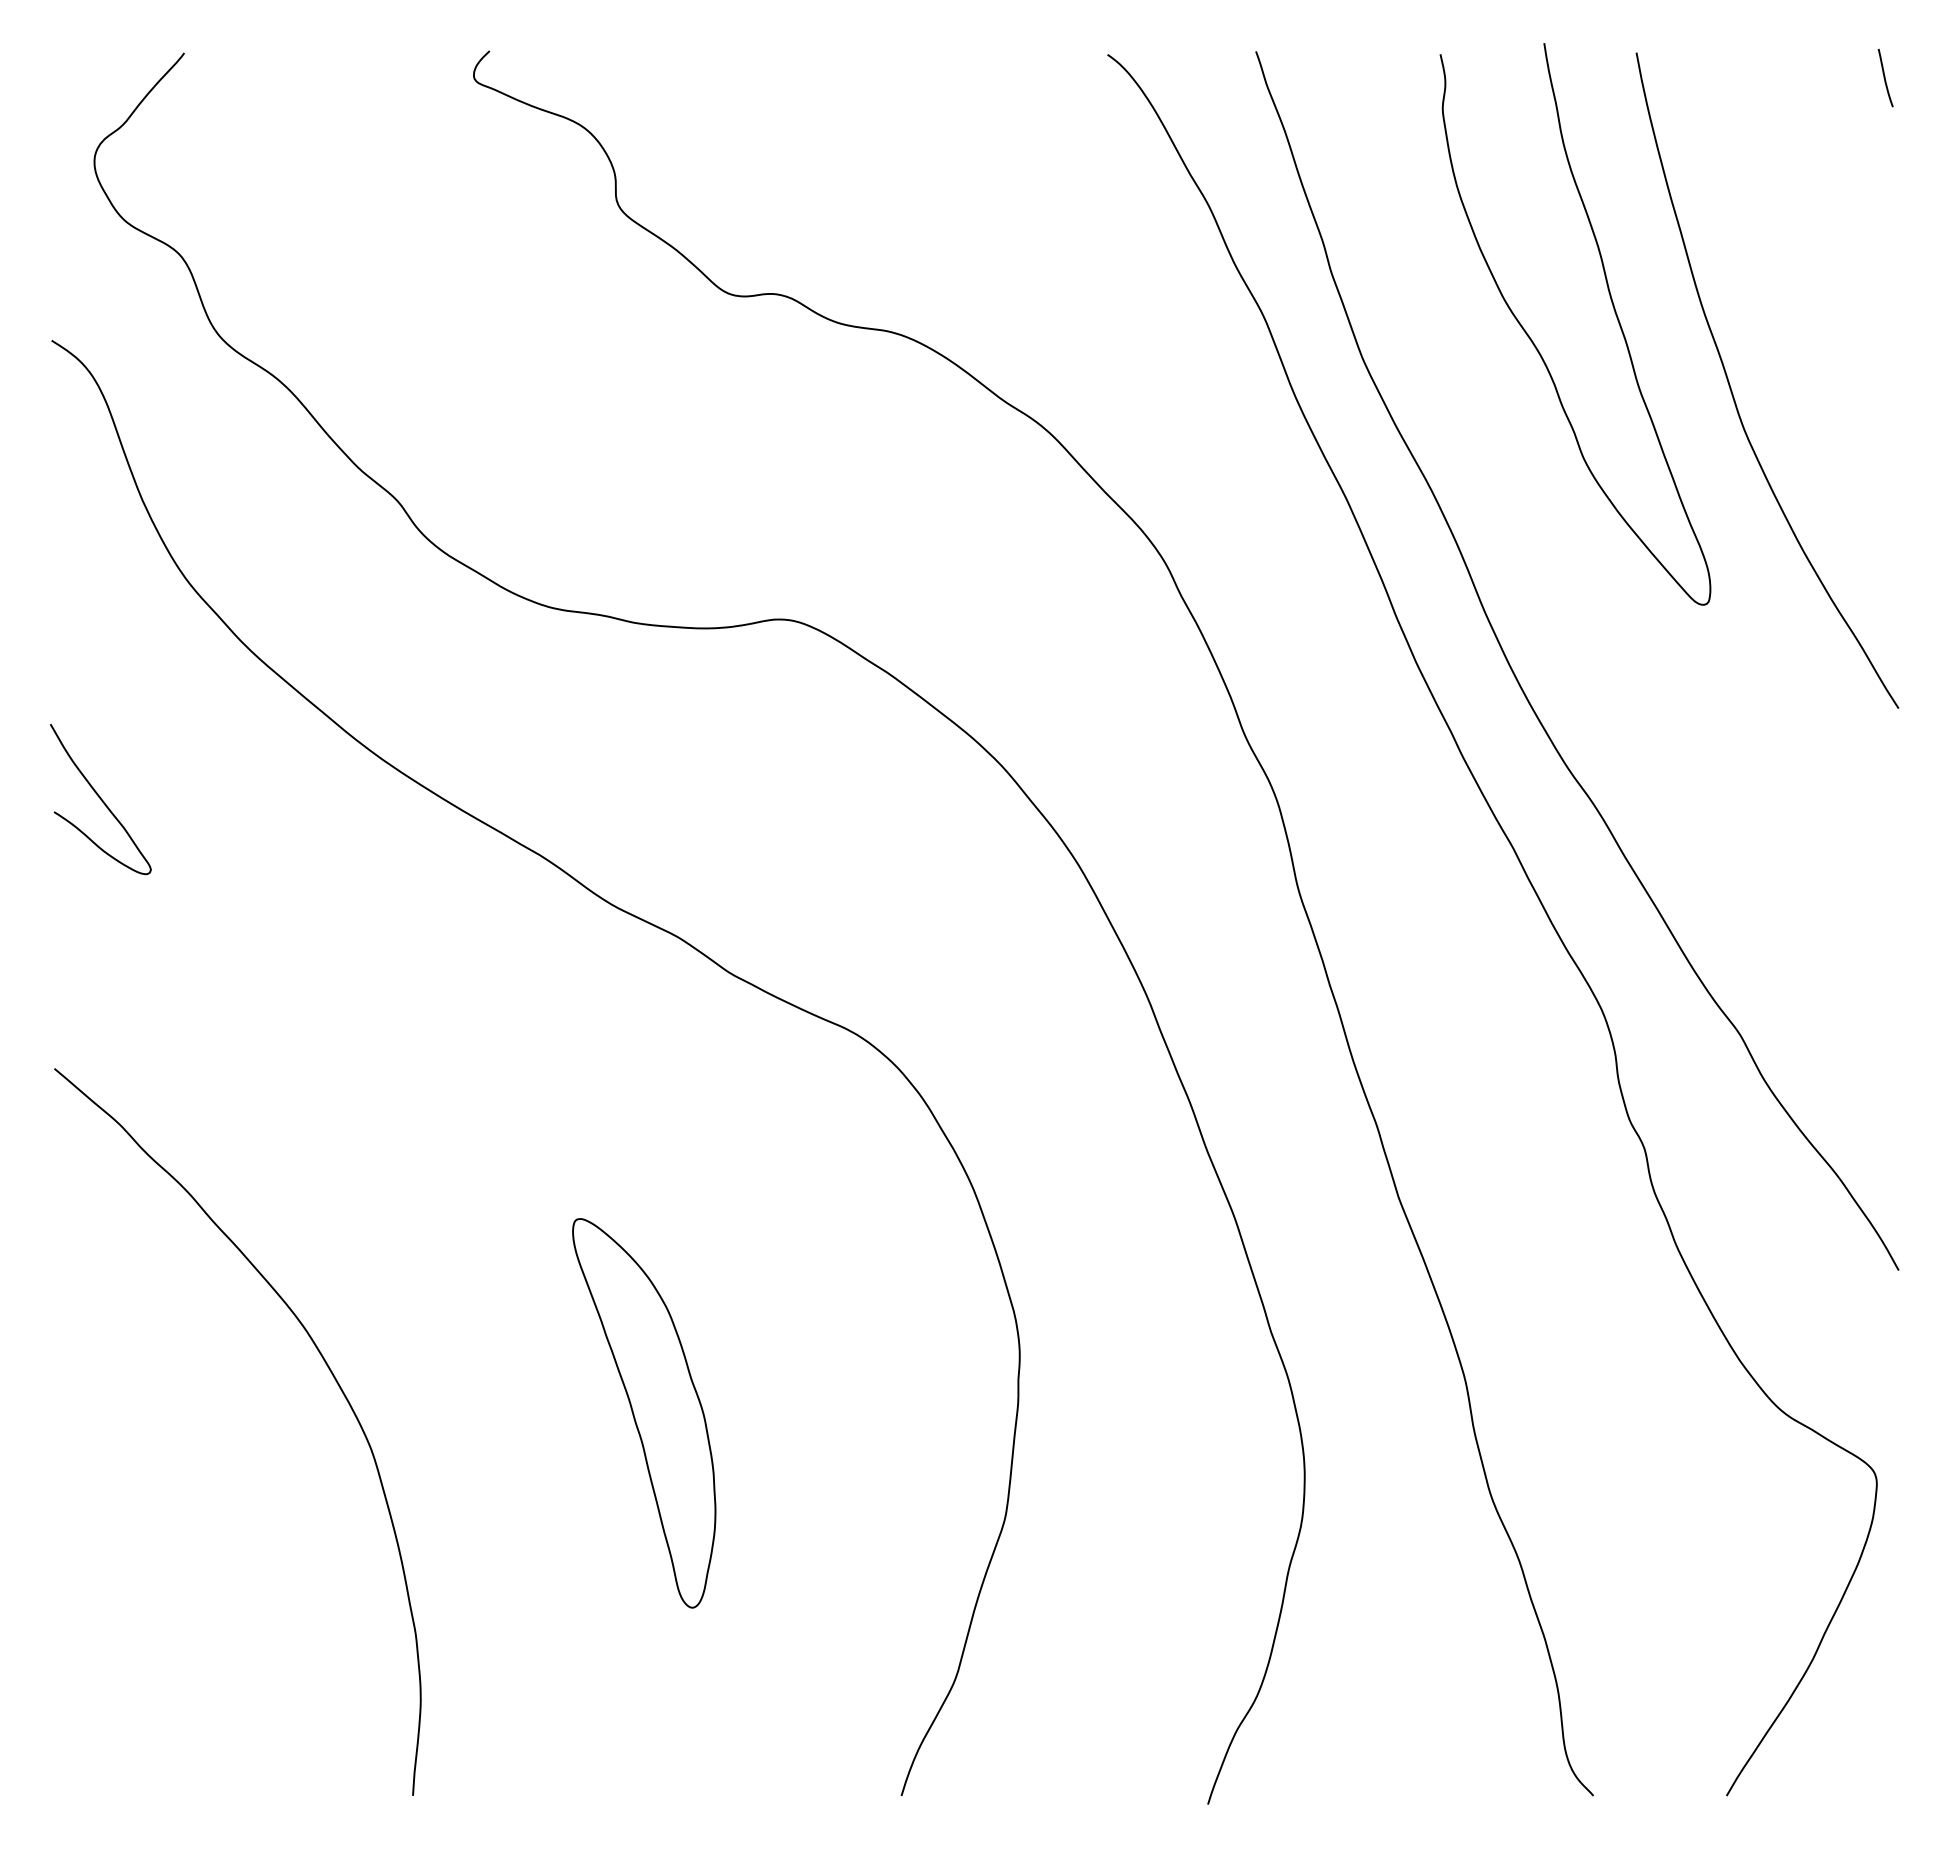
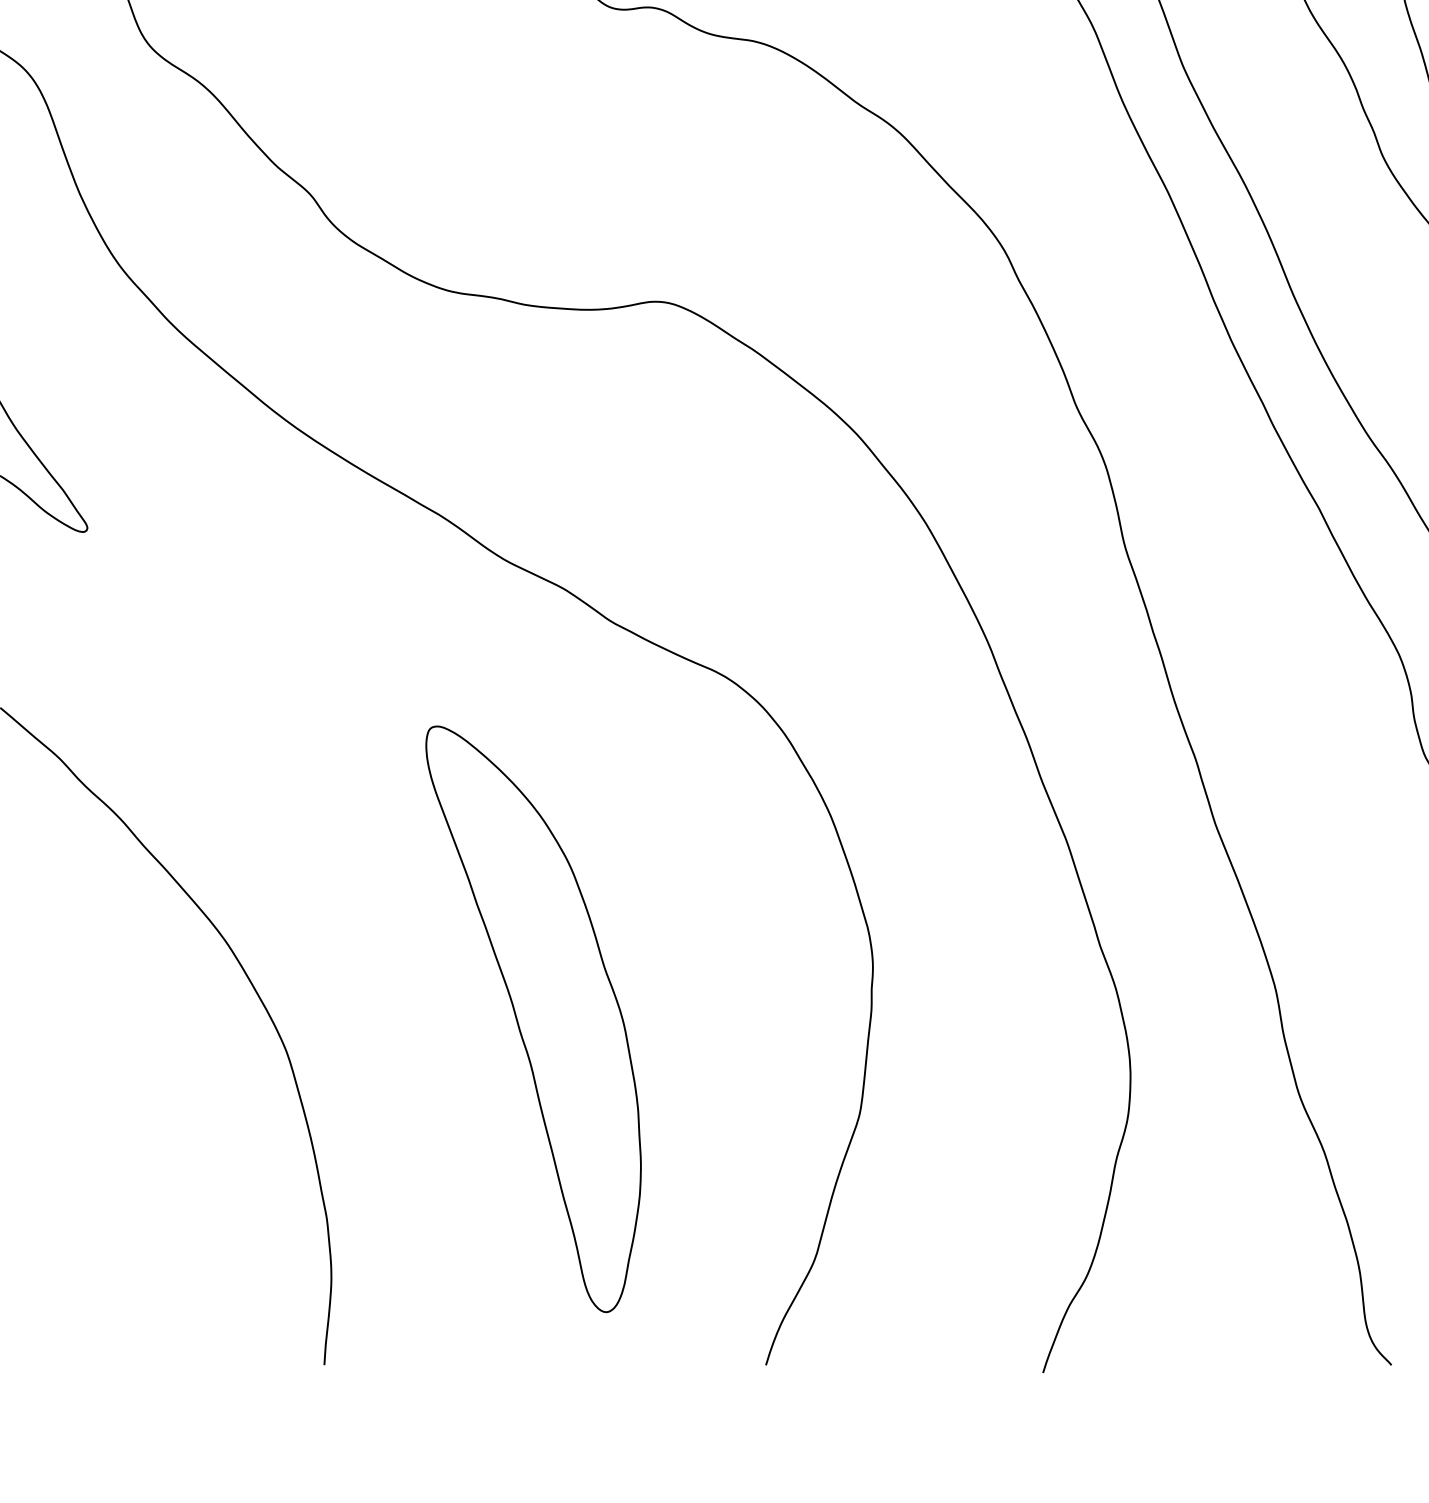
part: (643, 1413) -> (532, 1019), size x1.67

